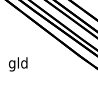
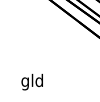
text: (18, 64) -> (32, 82), moved

